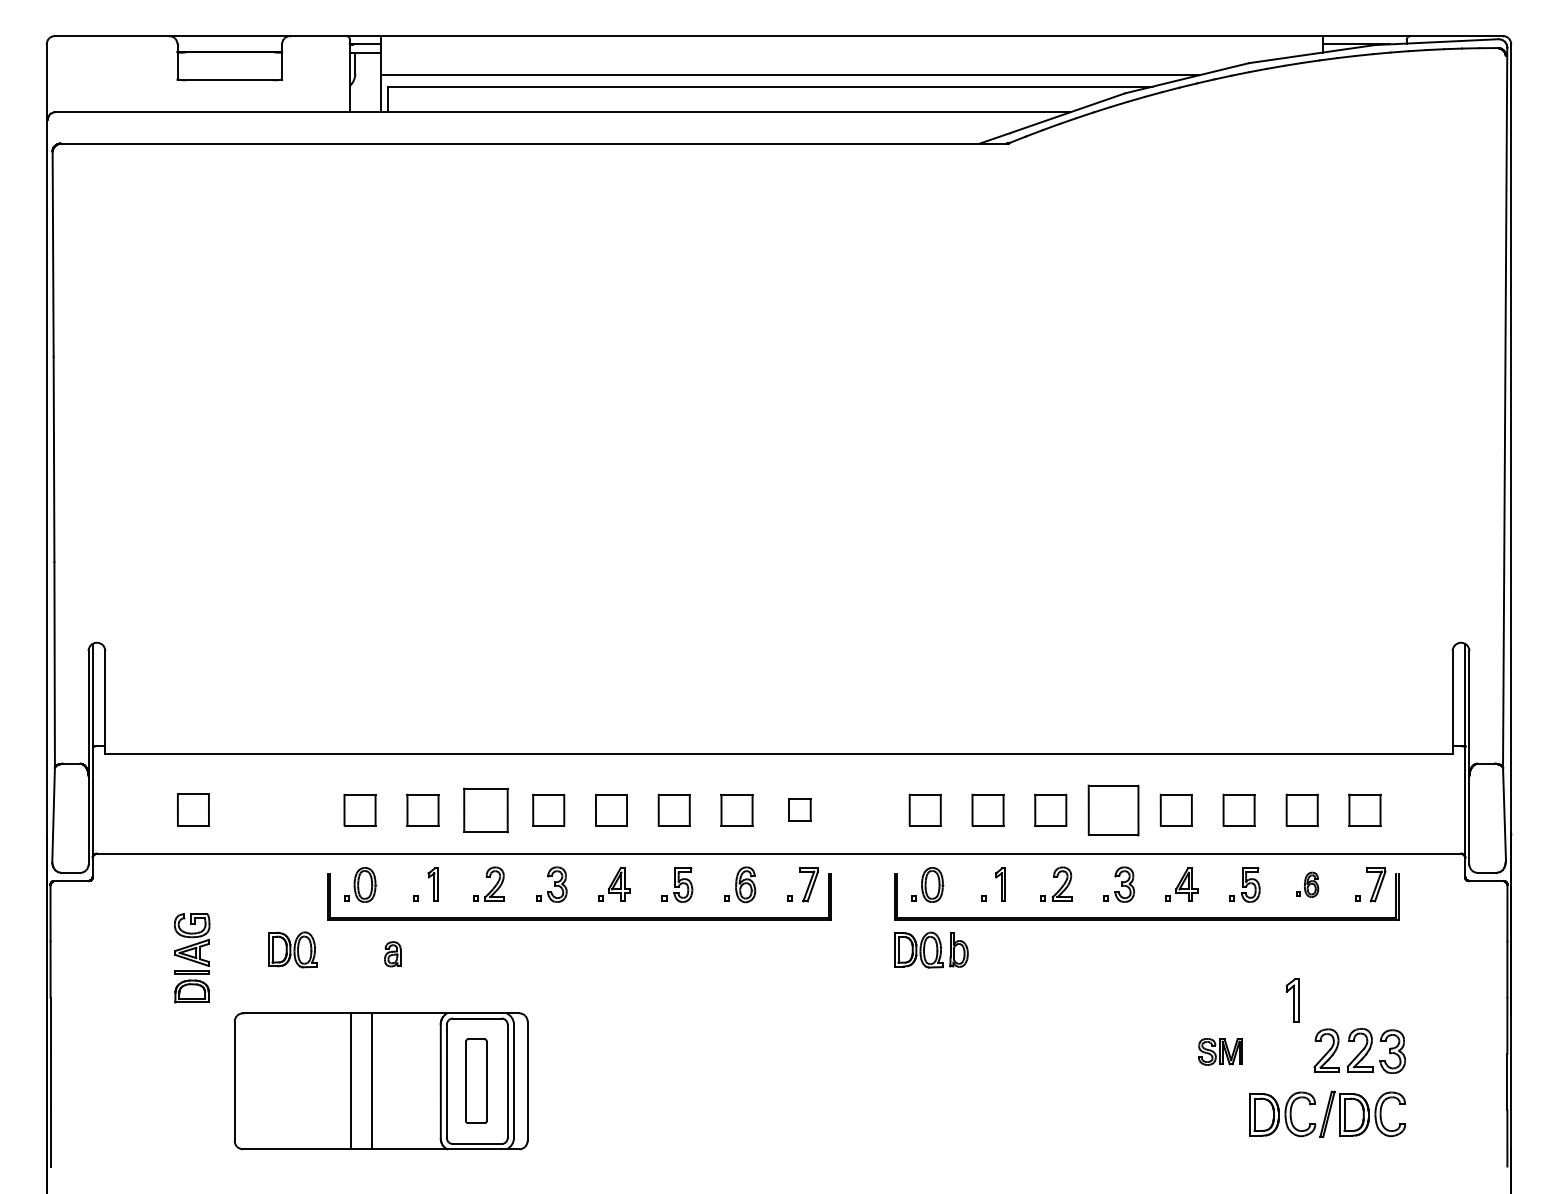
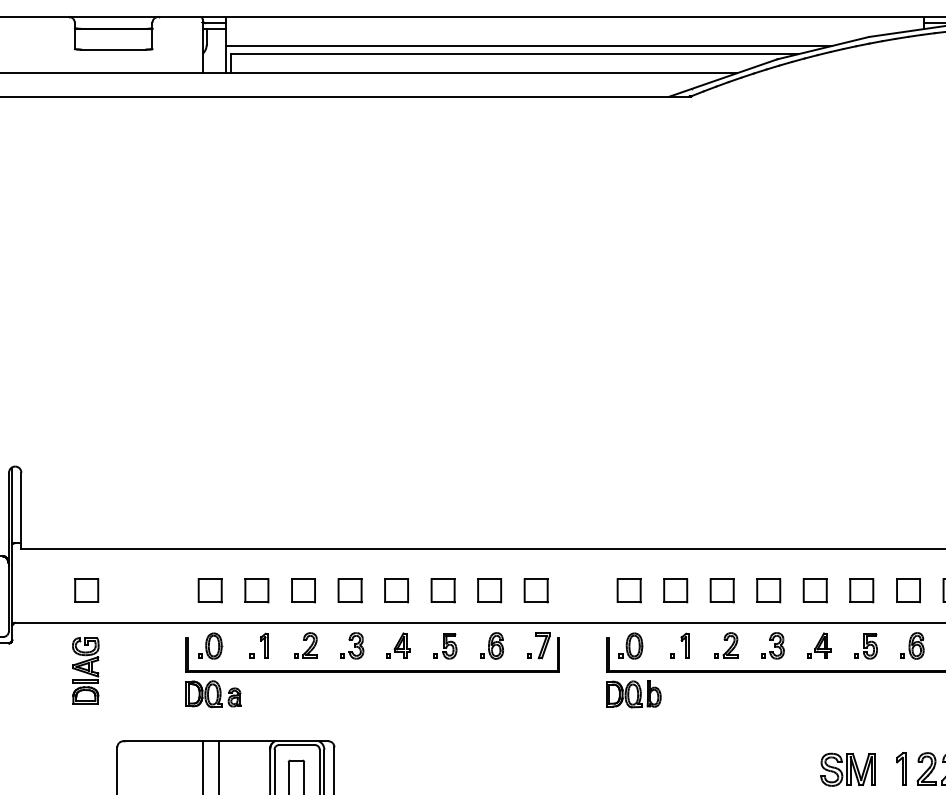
part: (485, 809) -> (303, 590), size x0.71
part: (799, 809) -> (535, 590), size x1.43
part: (1113, 809) -> (768, 590), size x0.62
part: (1307, 884) -> (912, 645), size x1.43
part: (292, 949) -> (203, 693), moved
part: (192, 958) -> (86, 670), moved
part: (1292, 1000) -> (901, 768), moved
part: (1220, 1051) -> (847, 769), size x1.67

